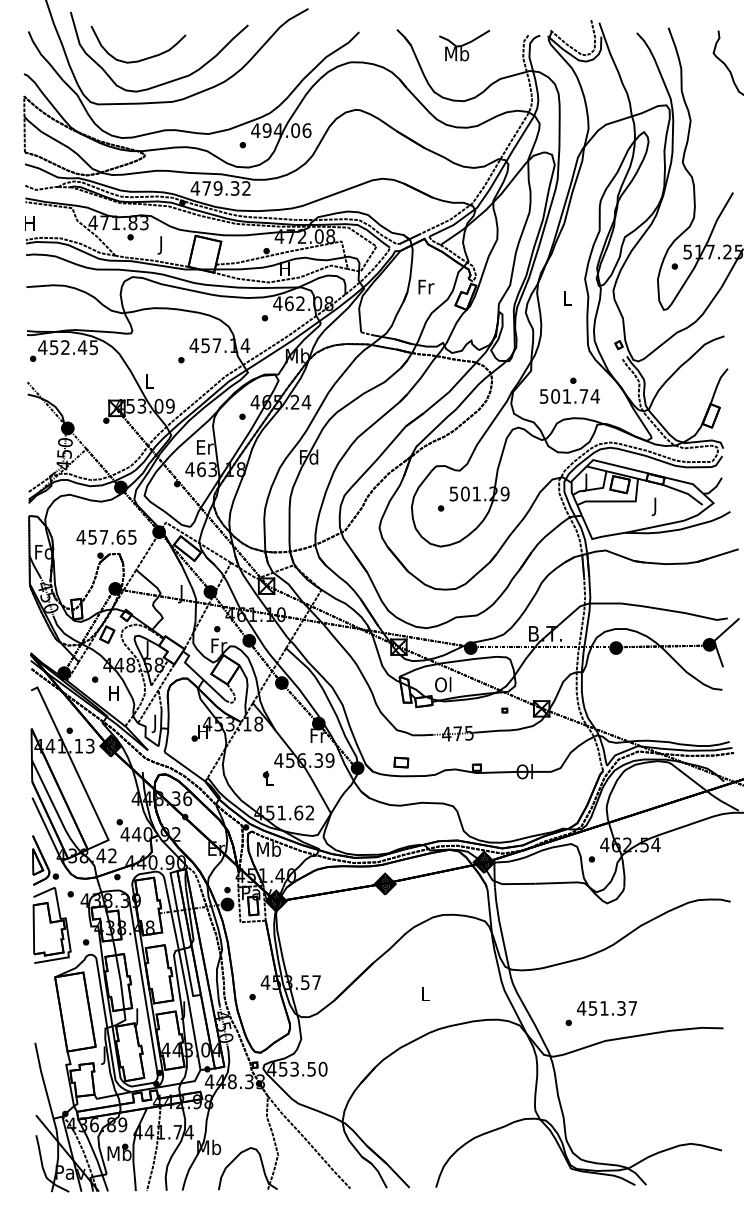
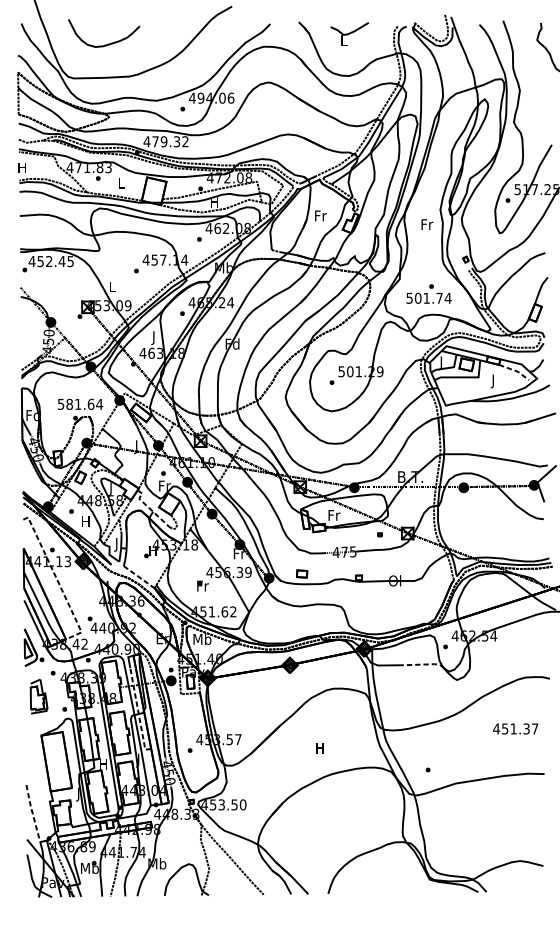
text: (457, 53) -> (344, 40), Mb -> L
curve: (170, 80) -> (128, 60), removed
text: (161, 245) -> (121, 184), J -> L
text: (567, 298) -> (427, 224), L -> Fr
text: (205, 449) -> (154, 338), Er -> J
line: (685, 492) -> (516, 370), solid -> dashed
text: (106, 536) -> (80, 403), 457.65 -> 581.64
line: (198, 675) -> (149, 508), solid -> dashed
text: (443, 684) -> (333, 515), Ol -> Fr
line: (185, 767) -> (139, 577), solid -> dashed
line: (76, 770) -> (57, 579), solid -> dashed
text: (269, 778) -> (202, 585), L -> Fr
line: (564, 882) -> (424, 664), solid -> dashed
part: (51, 925) -> (38, 696), size x0.6
line: (183, 946) -> (138, 712), solid -> dashed
text: (424, 993) -> (319, 747), L -> H
text: (606, 1008) -> (515, 729), moved
text: (136, 1017) -> (102, 765), J -> H
line: (43, 1080) -> (32, 813), solid -> dashed

